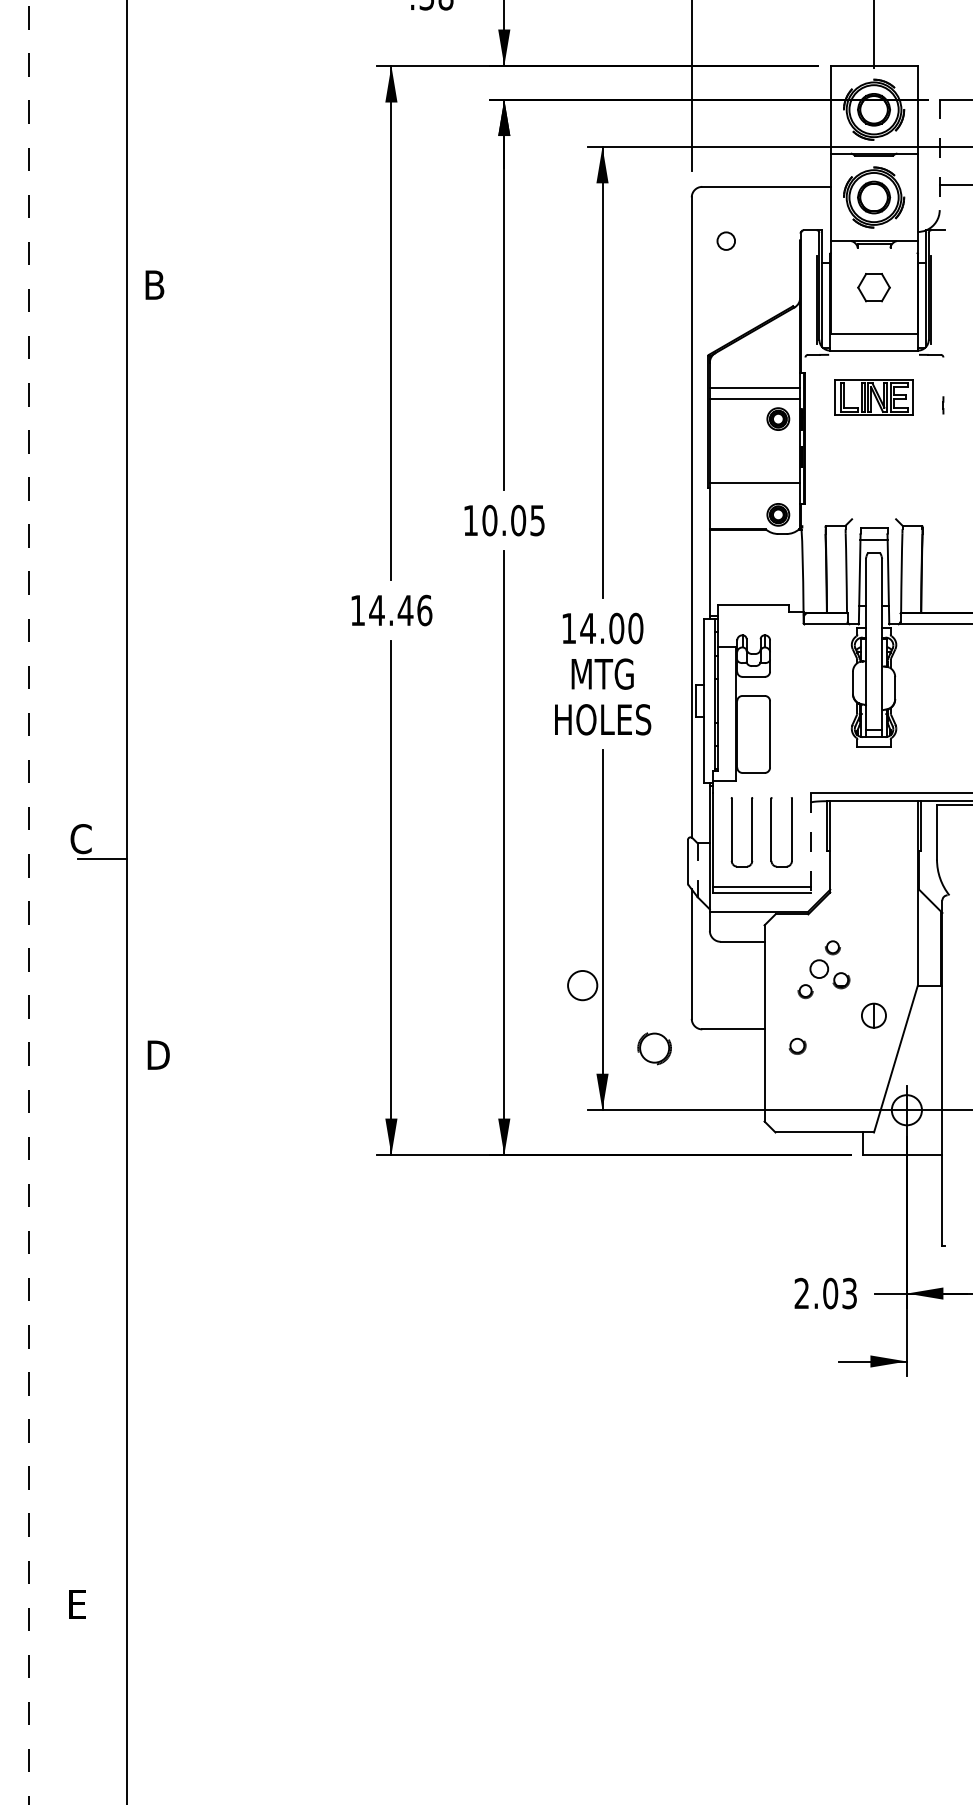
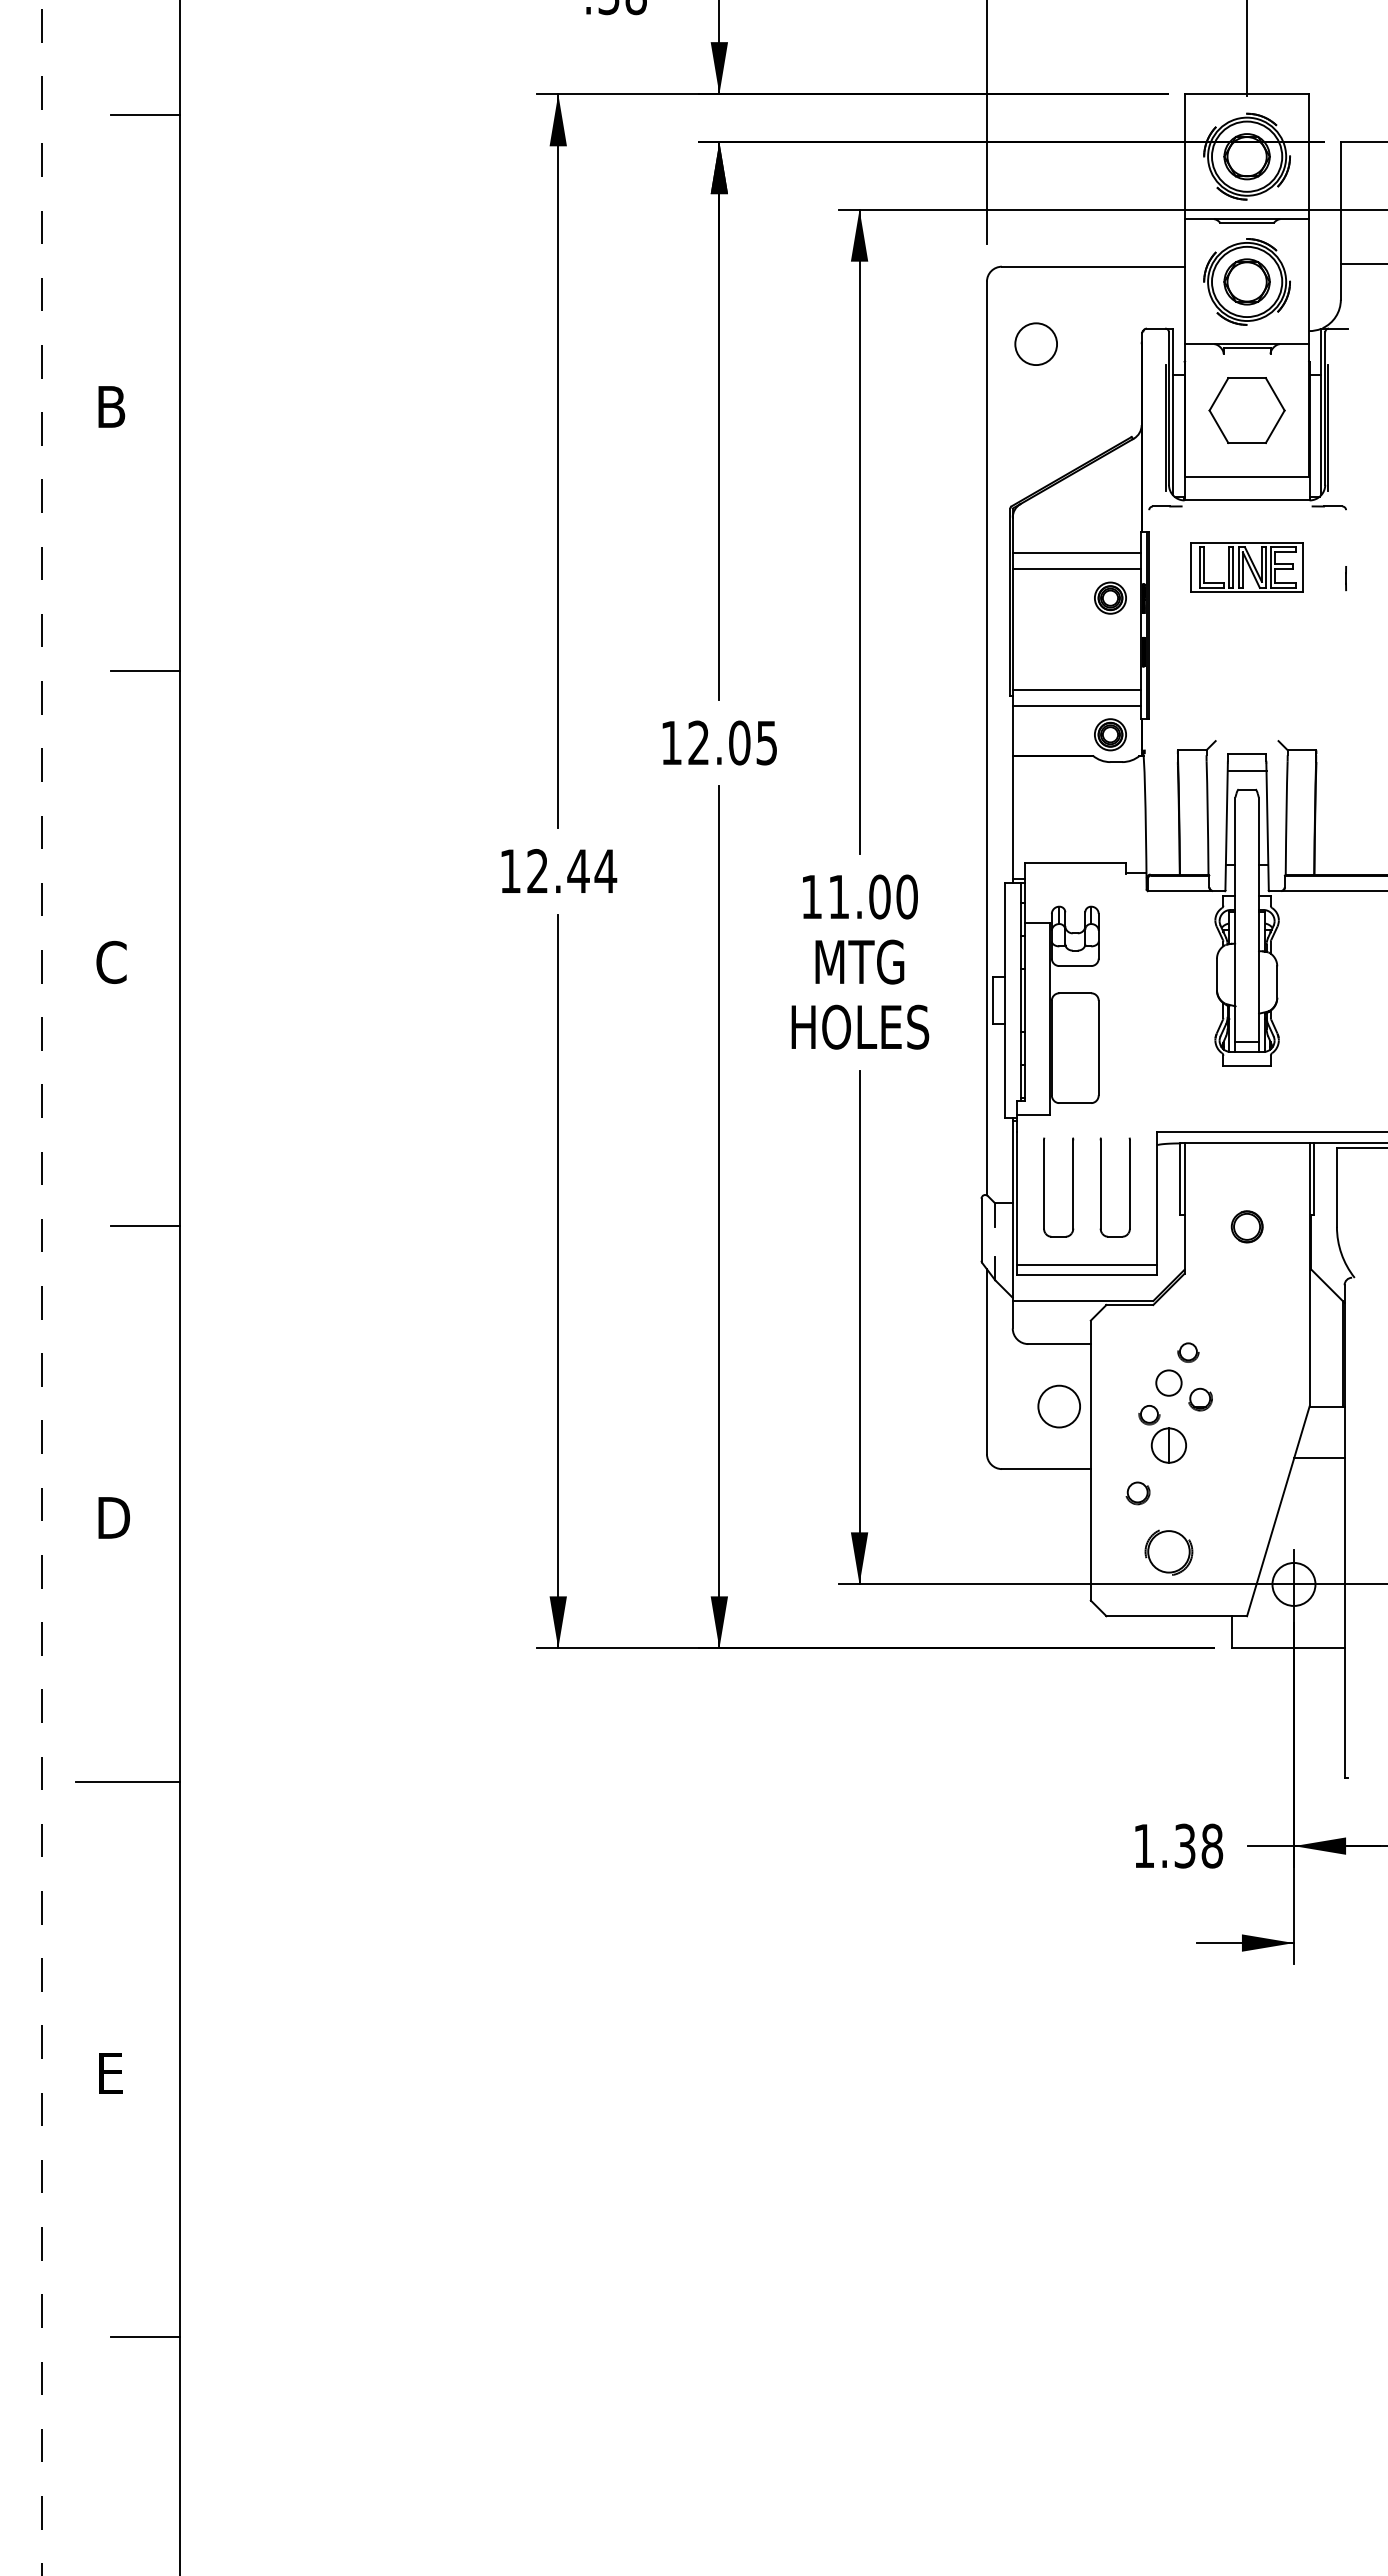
line: (102, 80) -> (145, 115), added
line: (939, 154) -> (1340, 220), dashed -> solid
circle: (726, 241) -> (1036, 344), size x1.67
text: (154, 284) -> (111, 406), moved
part: (873, 287) -> (1246, 410), size x1.67
line: (102, 469) -> (145, 670), added
line: (754, 494) -> (1076, 705), added
text: (489, 520) -> (698, 742), 10.05 -> 12.05
text: (400, 609) -> (571, 870), 14.46 -> 12.44
text: (587, 628) -> (838, 896), 14.00 -> 11.00
text: (81, 839) -> (111, 962), moved
line: (811, 843) -> (1157, 1203), dashed -> solid
part: (873, 859) -> (1246, 1226), added
circle: (582, 985) -> (1058, 1406), moved
part: (873, 1015) -> (1168, 1445), moved
line: (924, 1021) -> (1319, 1457), added
part: (654, 1048) -> (1168, 1552), moved
text: (158, 1054) -> (113, 1517), moved
line: (90, 1248) -> (128, 1781), added
text: (825, 1293) -> (1178, 1845), 2.03 -> 1.38
text: (77, 1604) -> (110, 2073), moved
line: (102, 1637) -> (145, 2337), added

